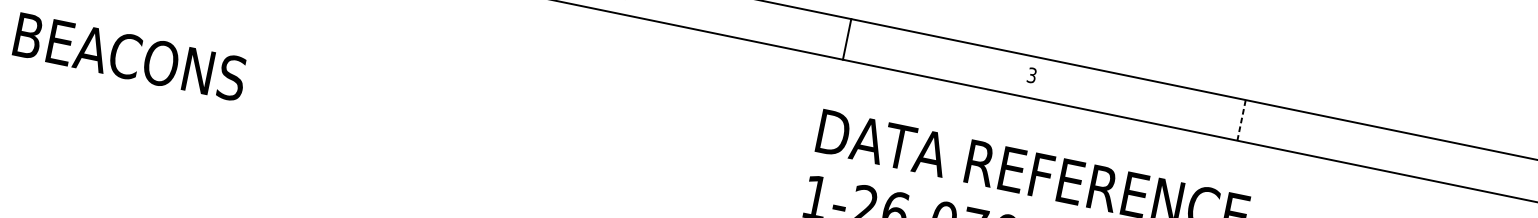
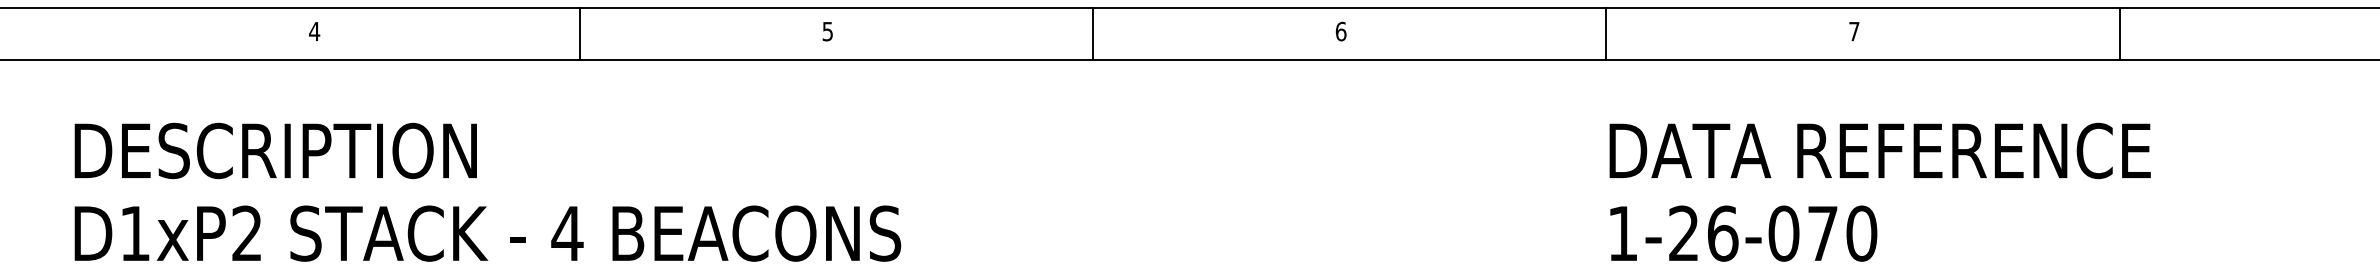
line: (847, 39) -> (1606, 33), moved
text: (1032, 75) -> (1854, 31), 3 -> 7
line: (1241, 120) -> (2119, 33), dashed -> solid

